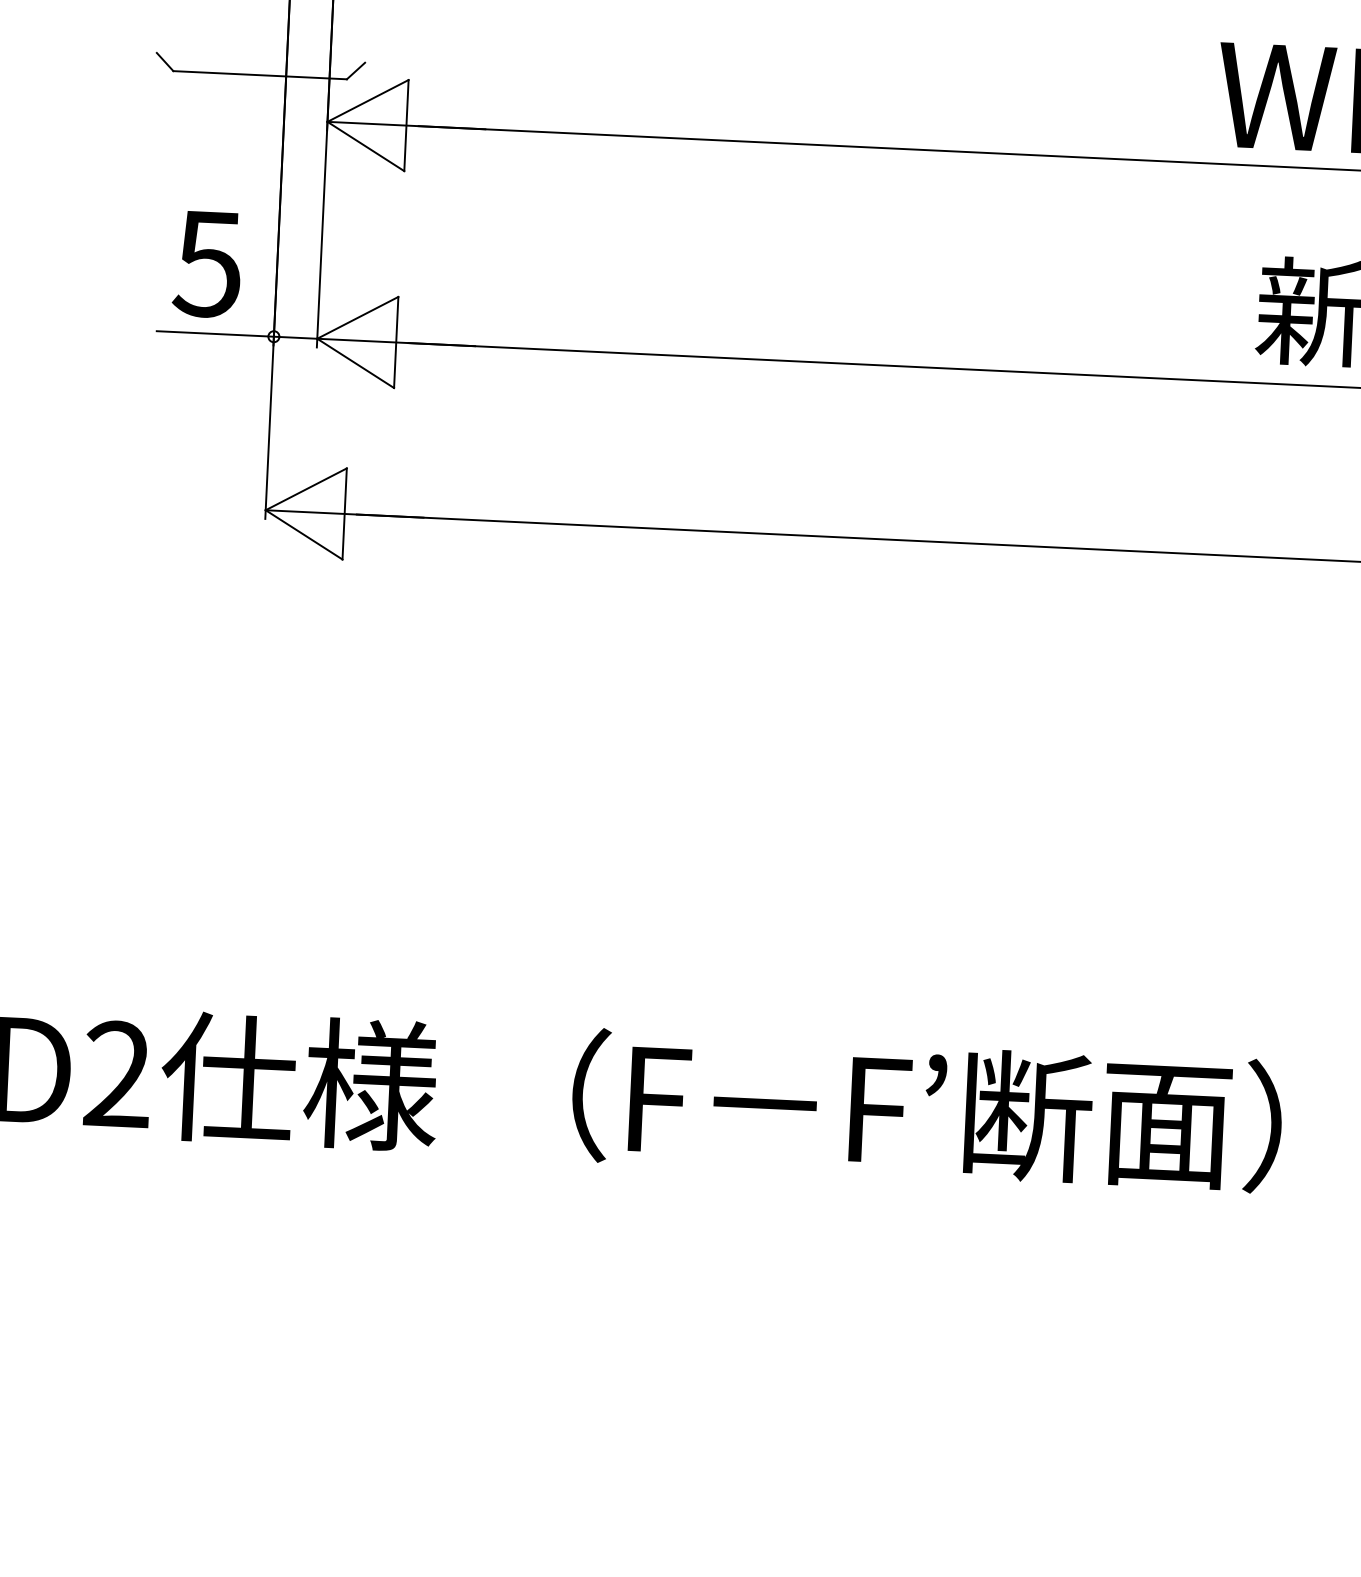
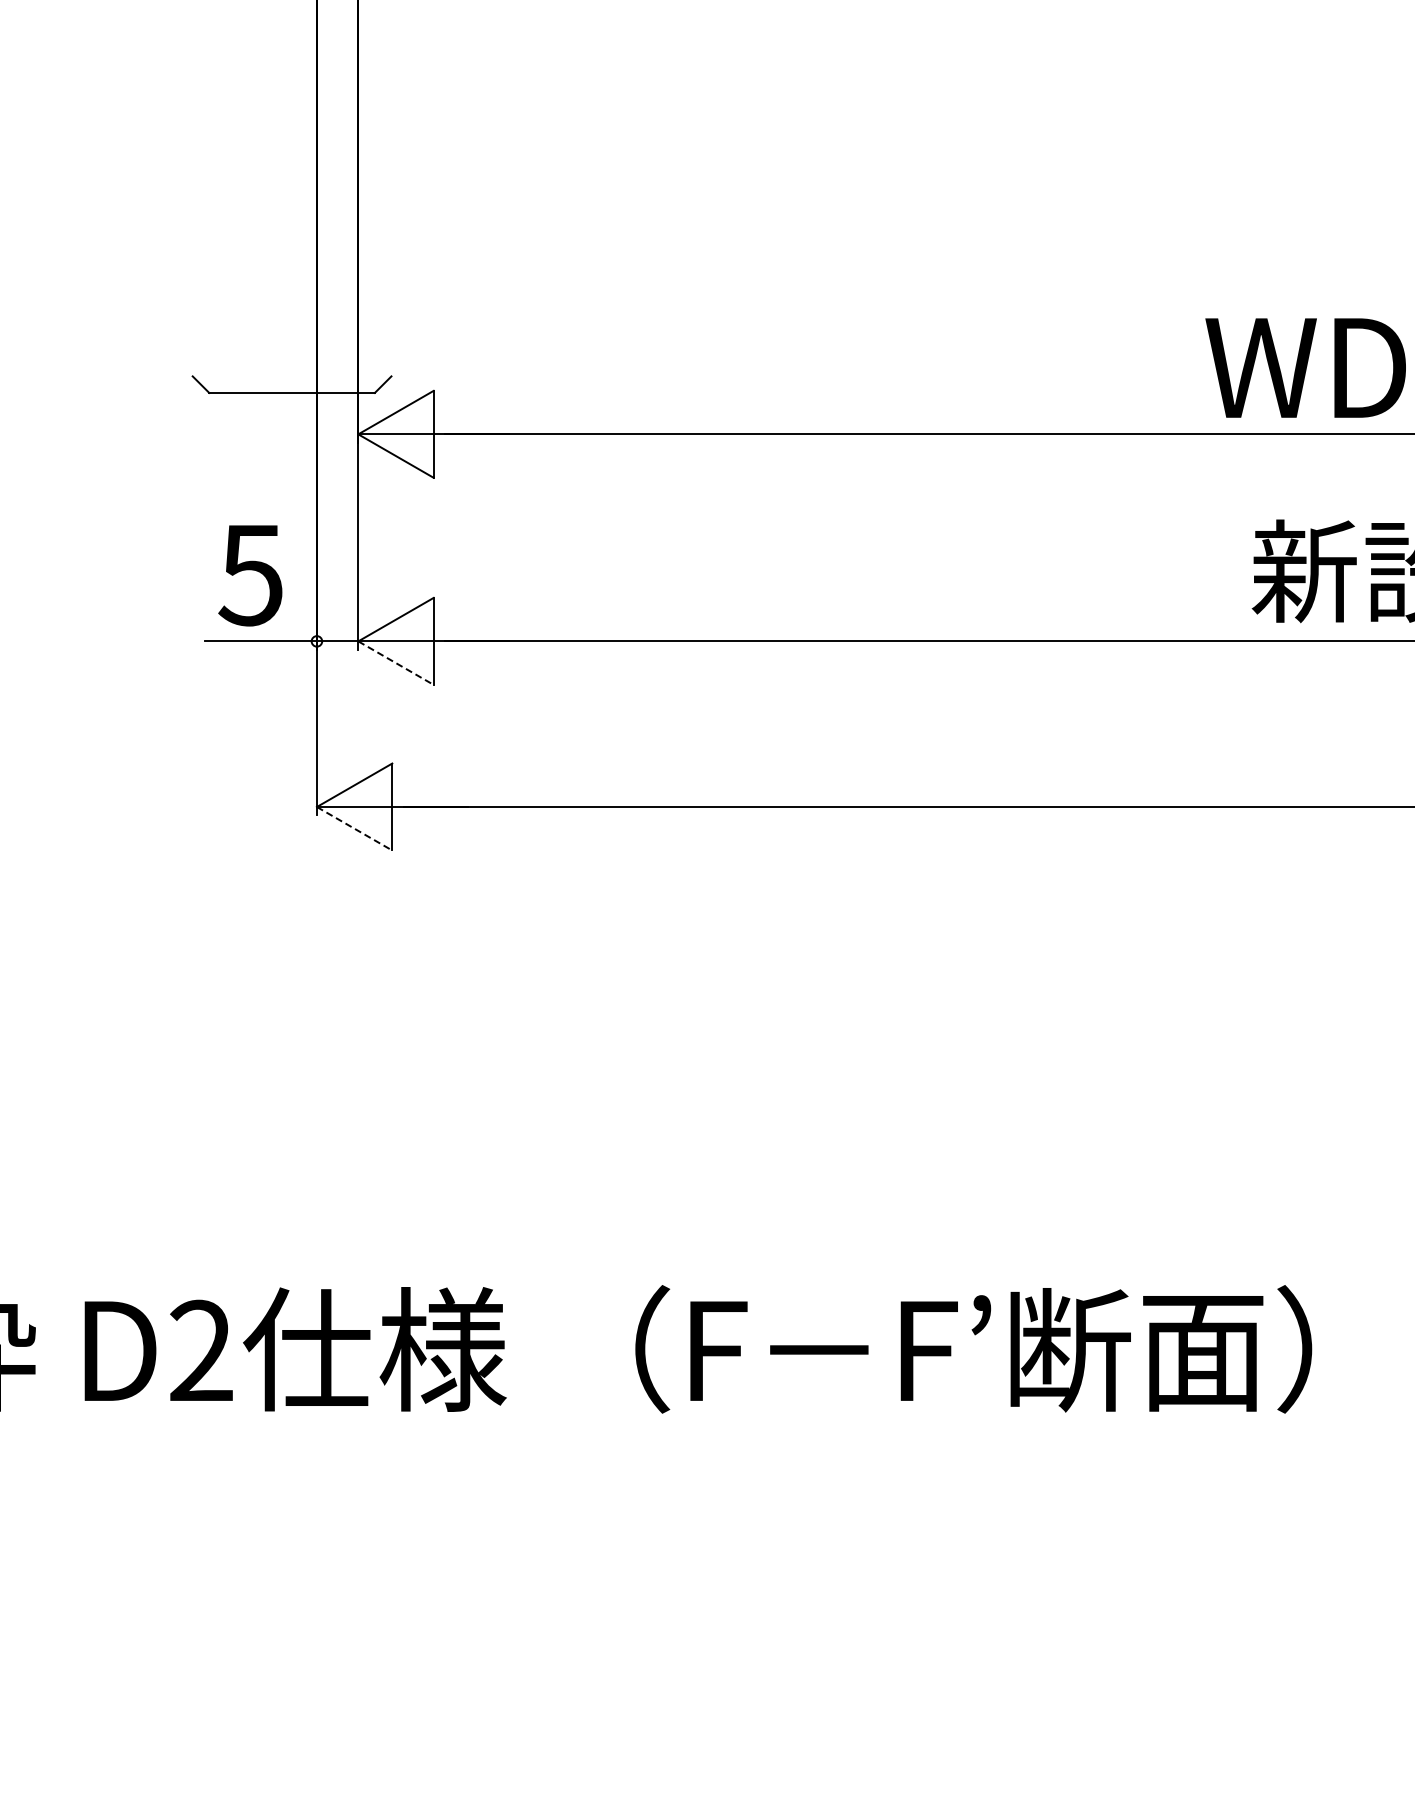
line: (356, 363) -> (396, 663), solid -> dashed
line: (304, 534) -> (354, 828), solid -> dashed

